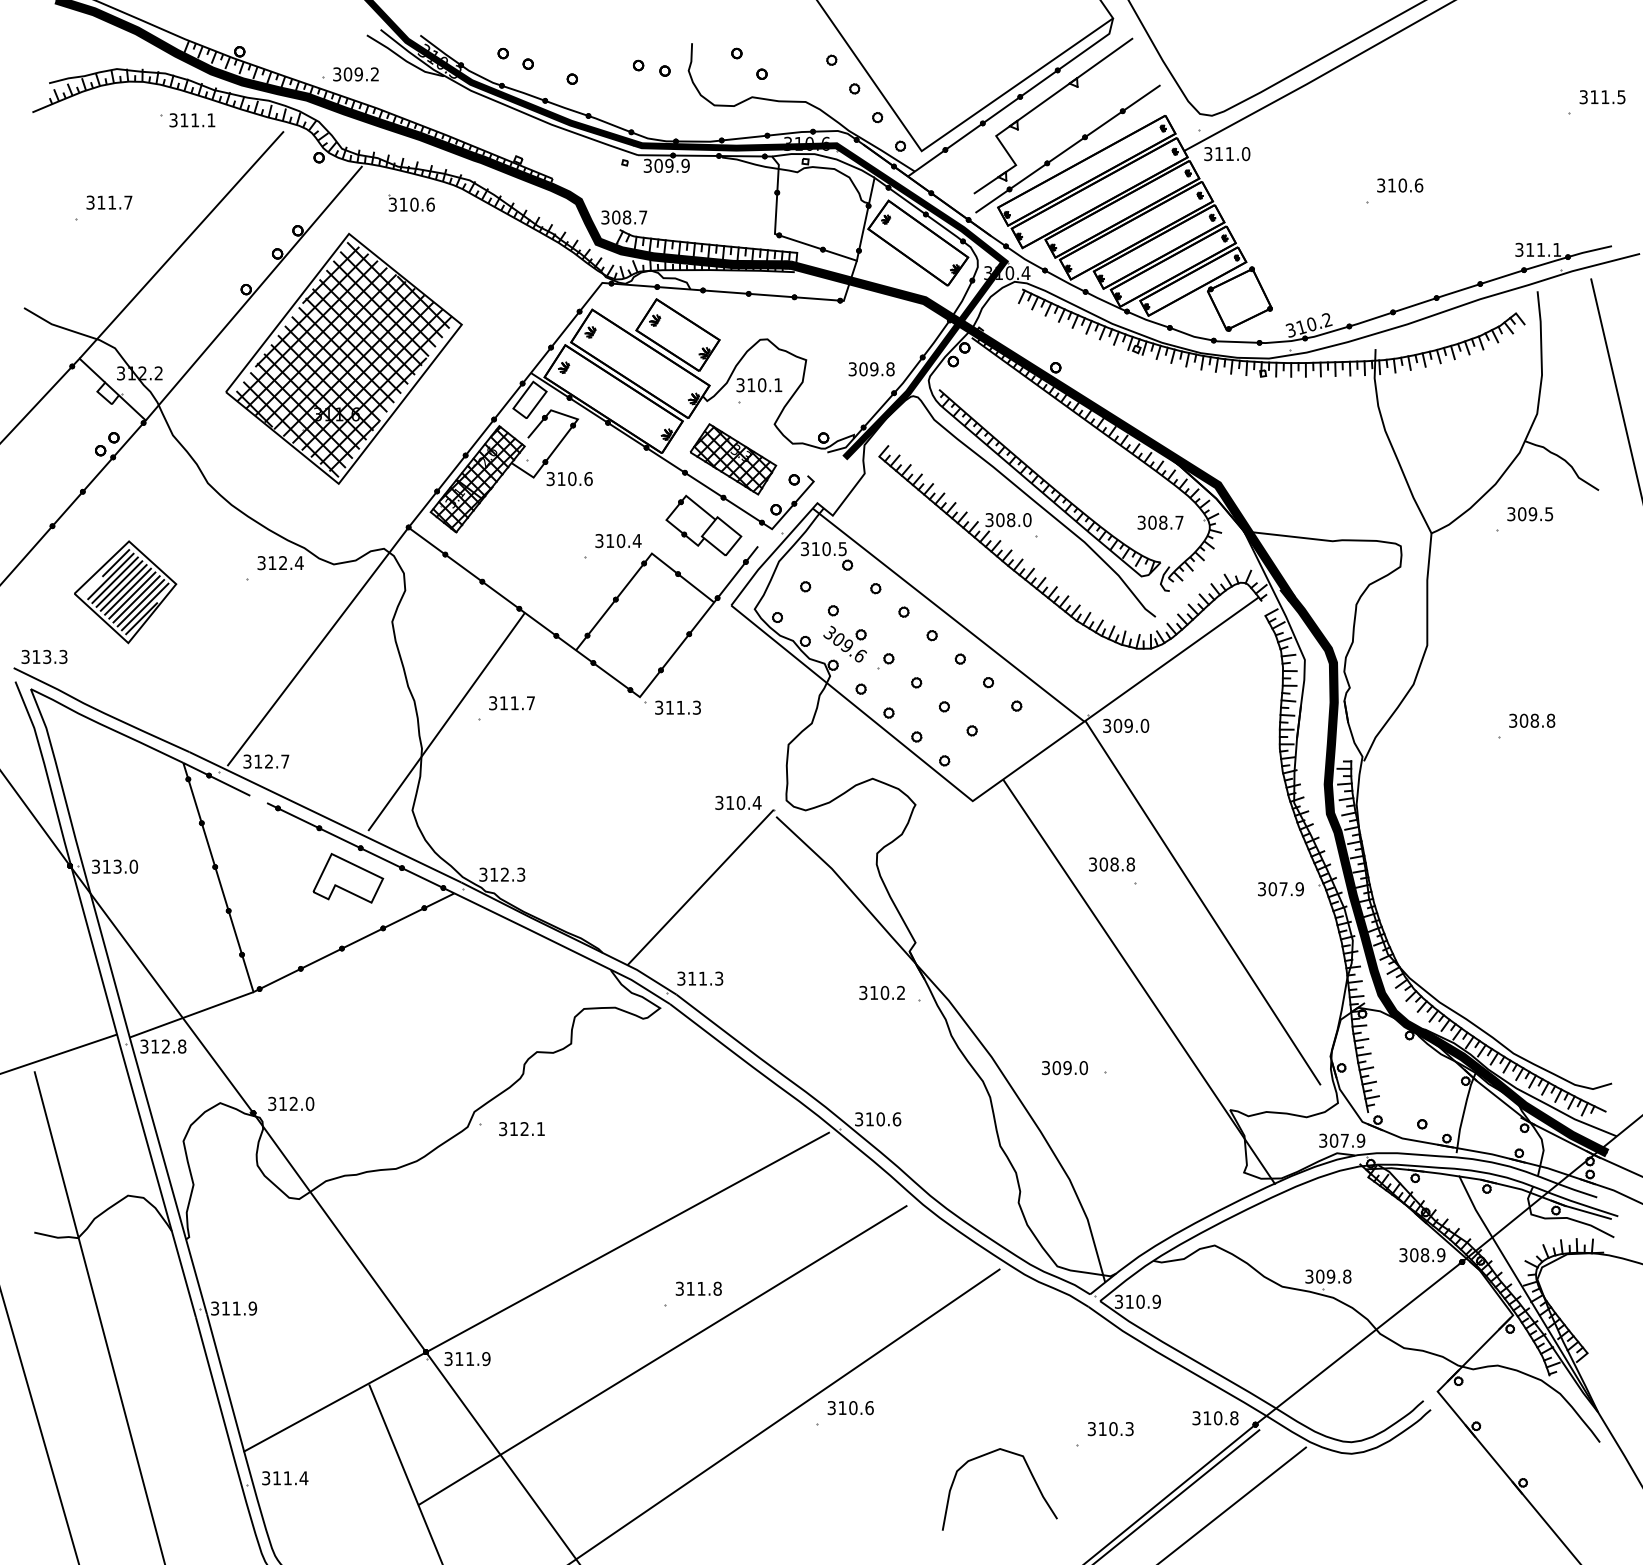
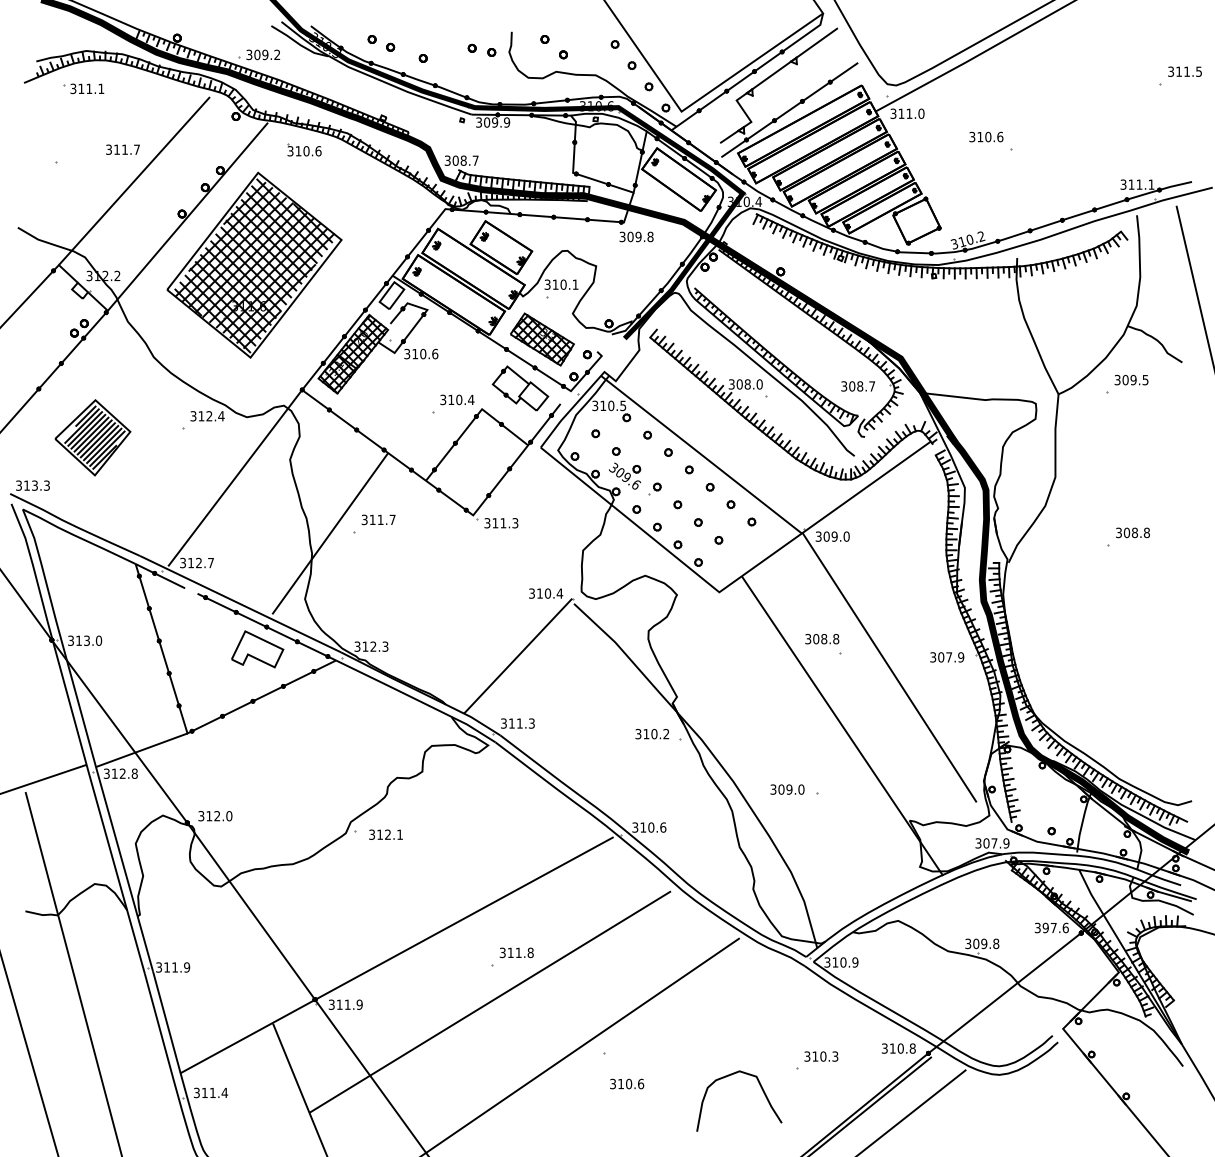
part: (187, 119) -> (83, 88), moved
text: (1400, 184) -> (986, 136), moved
text: (108, 202) -> (122, 149), moved
text: (871, 368) -> (636, 236), moved
text: (1427, 1254) -> (1055, 927), 308.9 -> 397.6
text: (851, 1407) -> (627, 1083), moved

